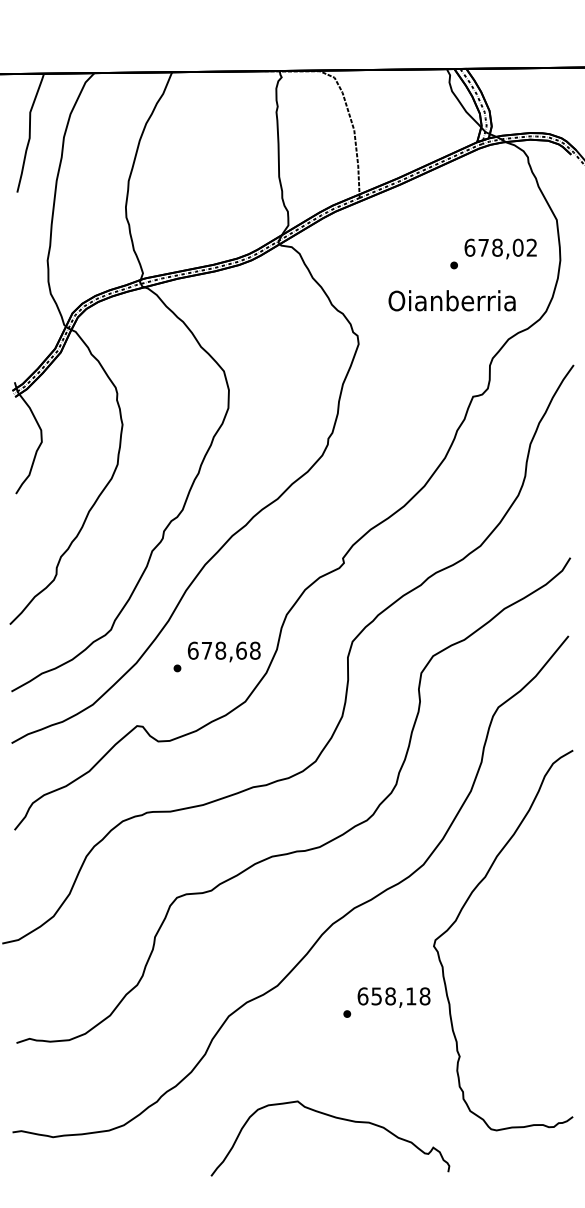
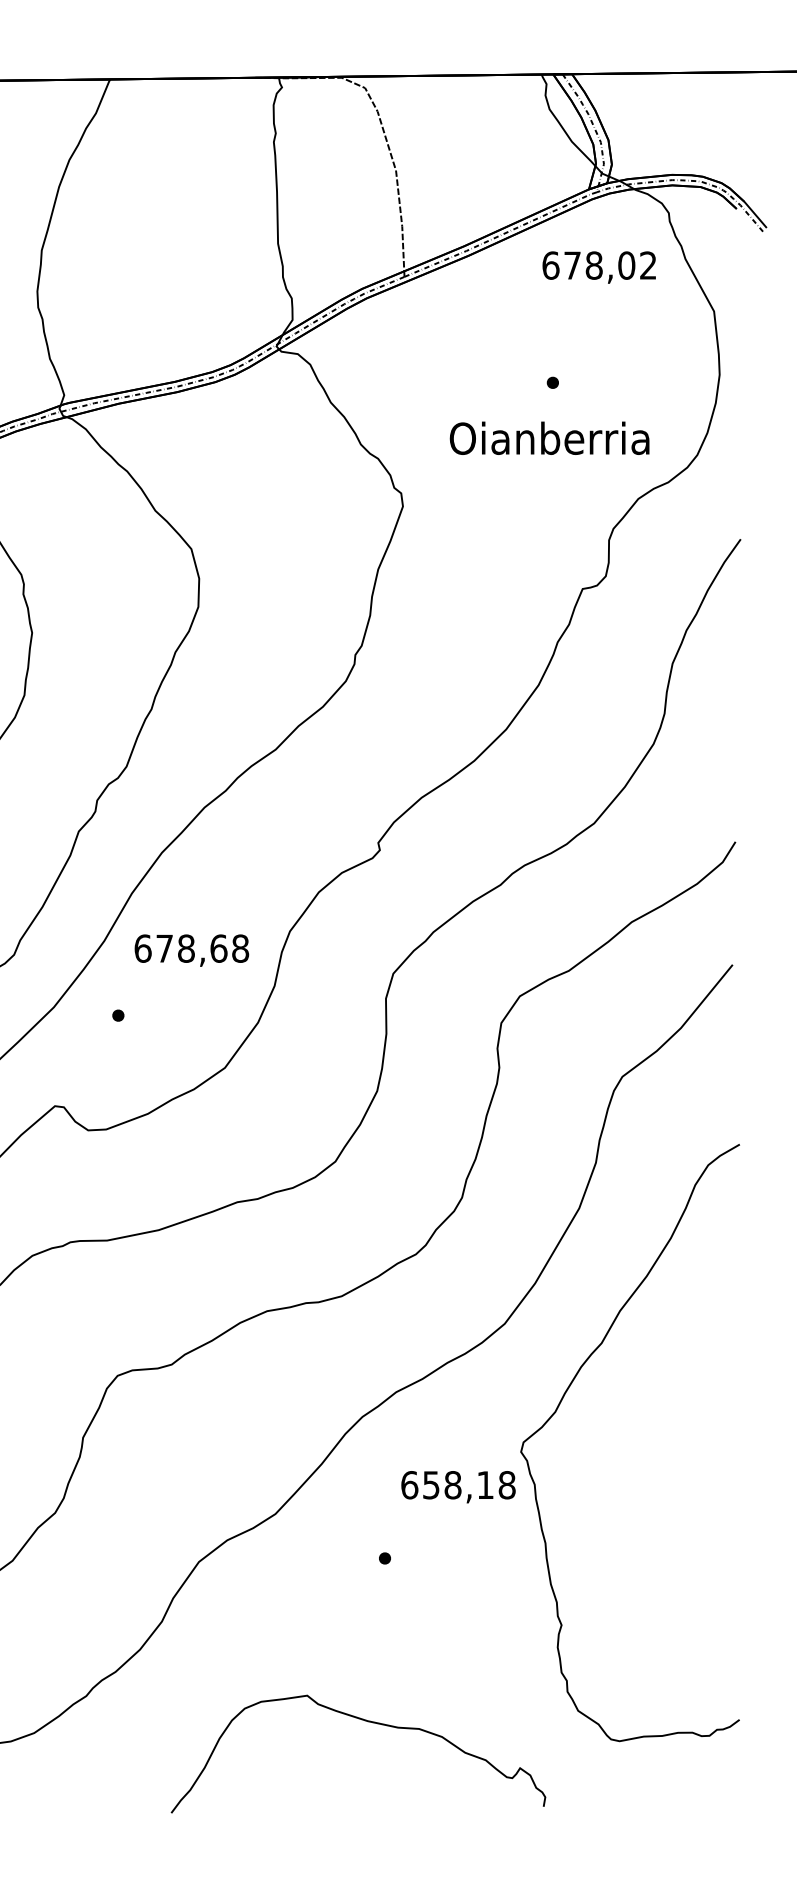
text: (500, 248) -> (598, 266), moved
text: (224, 651) -> (192, 949), moved
text: (393, 997) -> (457, 1486), moved

